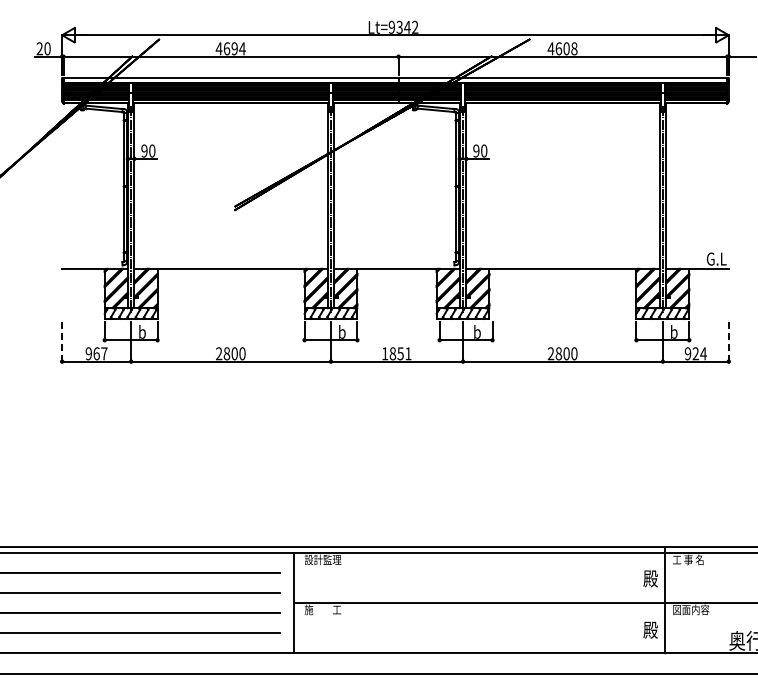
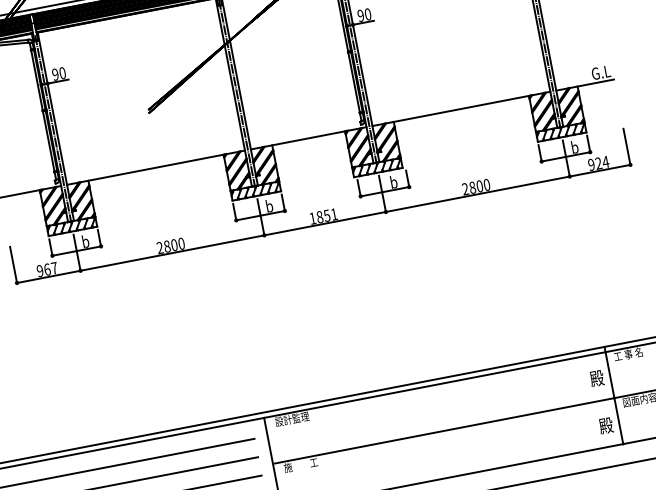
line: (62, 342) -> (13, 265), dashed -> solid
line: (728, 342) -> (626, 147), dashed -> solid

